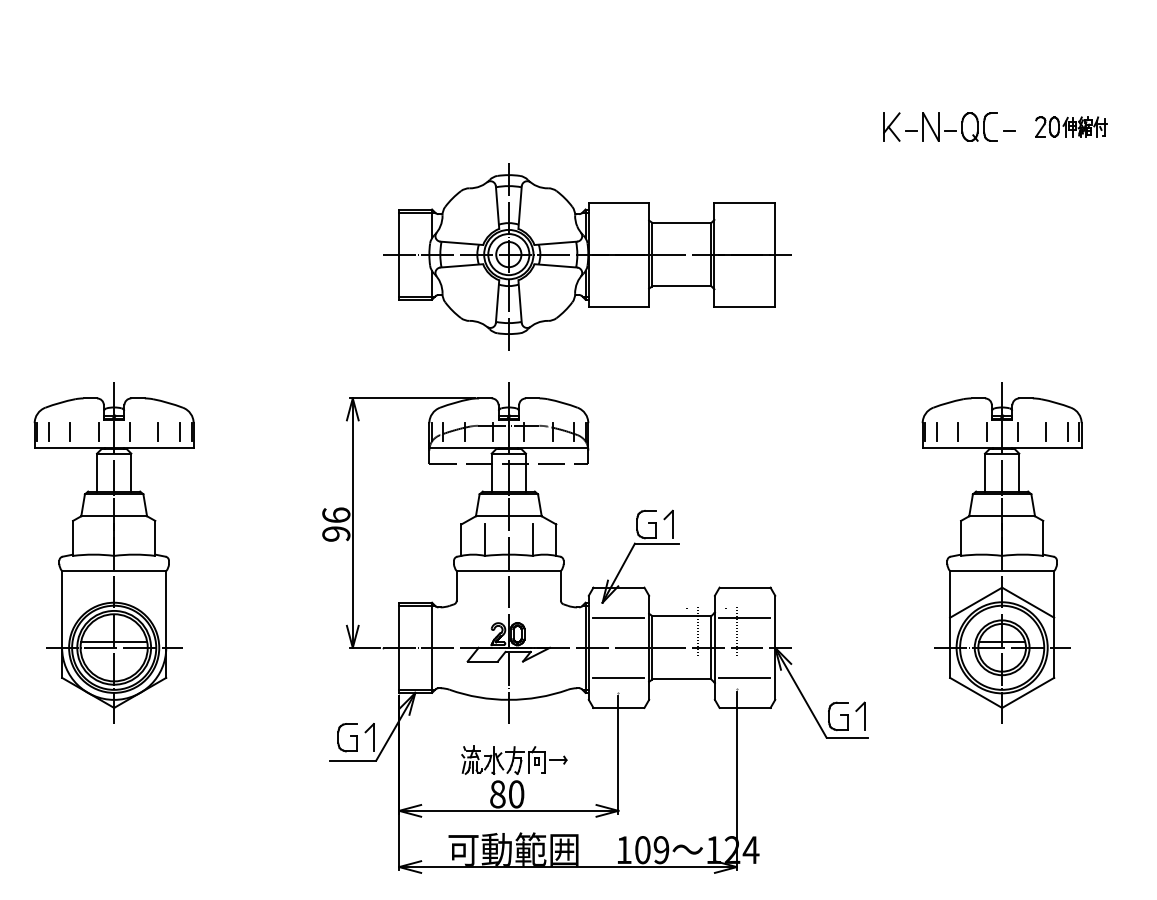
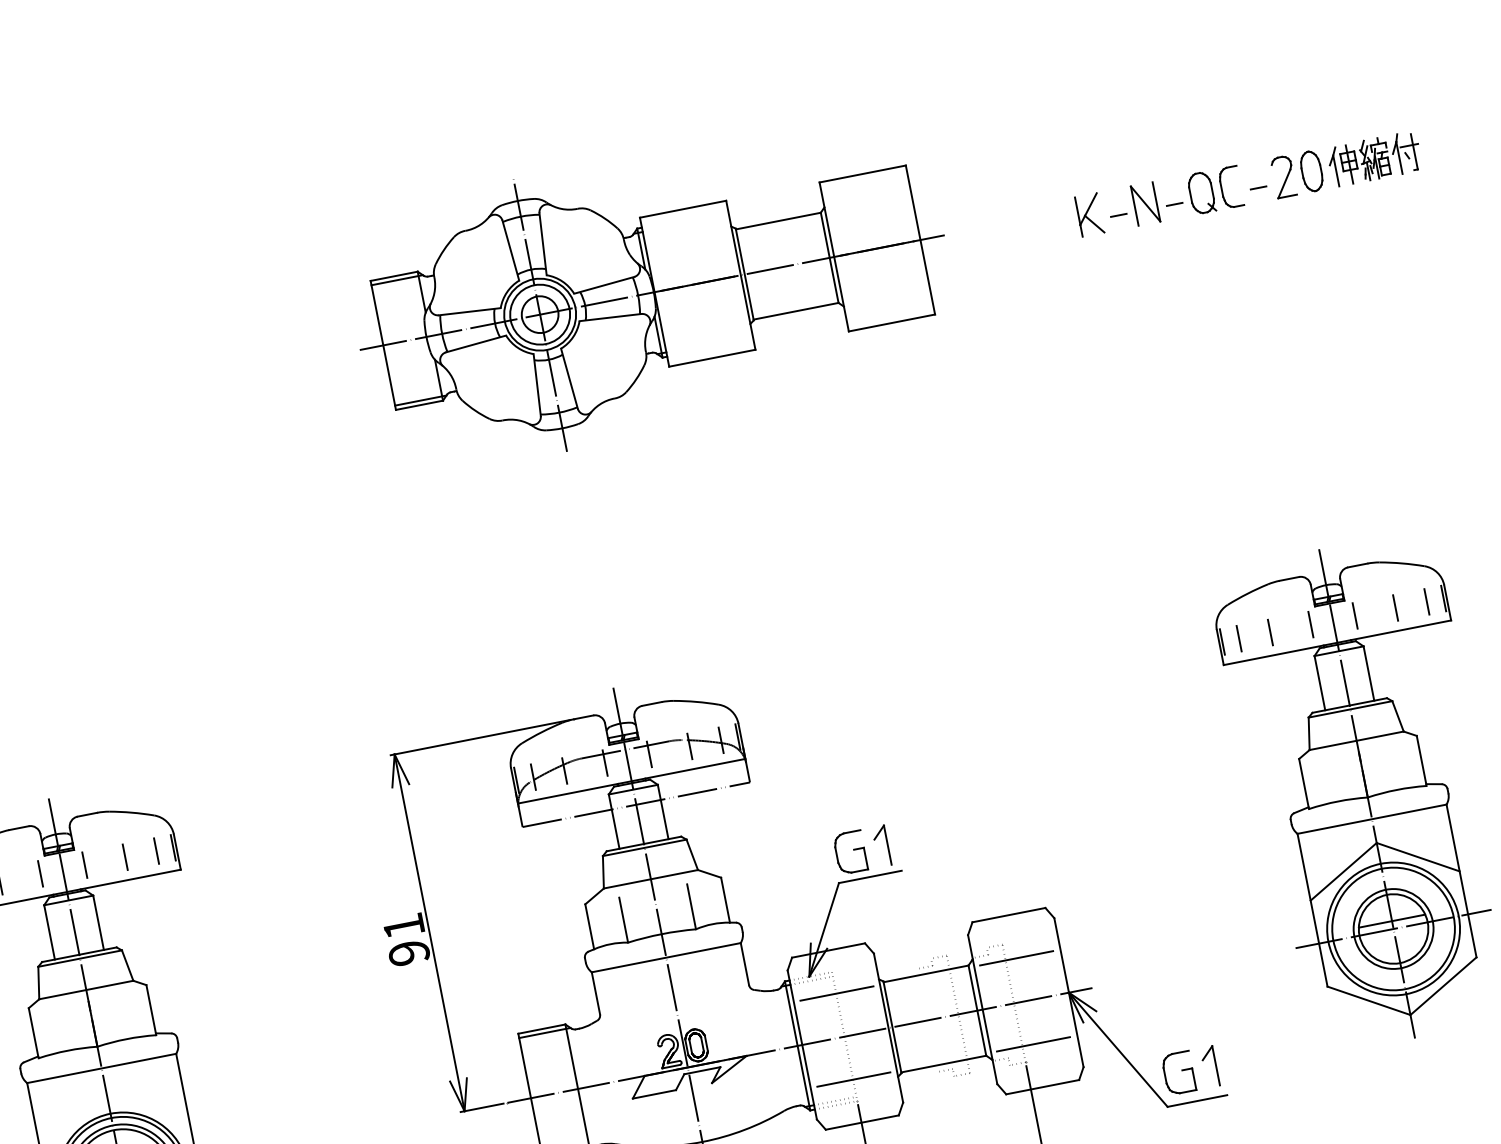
part: (1071, 126) -> (1346, 163), size x1.43
part: (587, 256) -> (653, 295), moved
text: (336, 514) -> (403, 925), 96 -> 91

